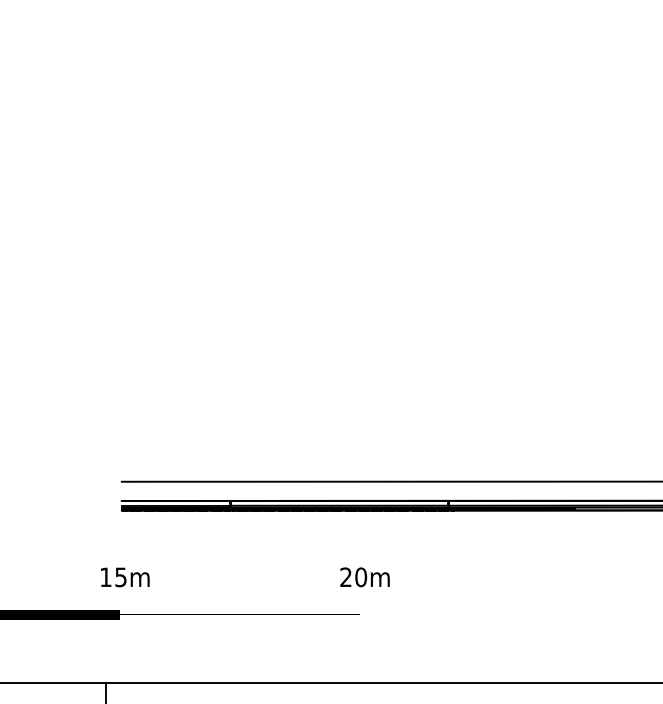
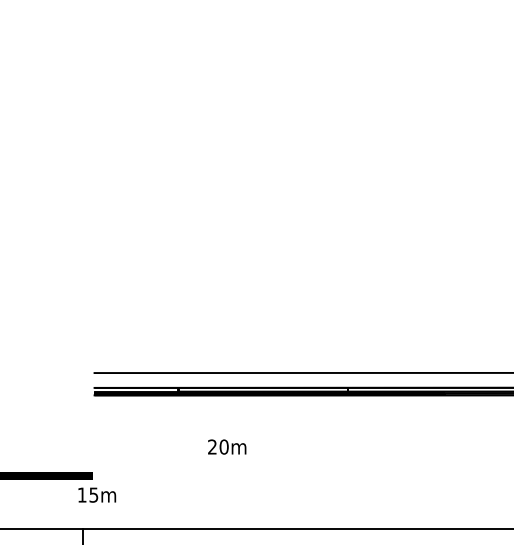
text: (125, 577) -> (97, 495), moved
text: (364, 577) -> (226, 447), moved

